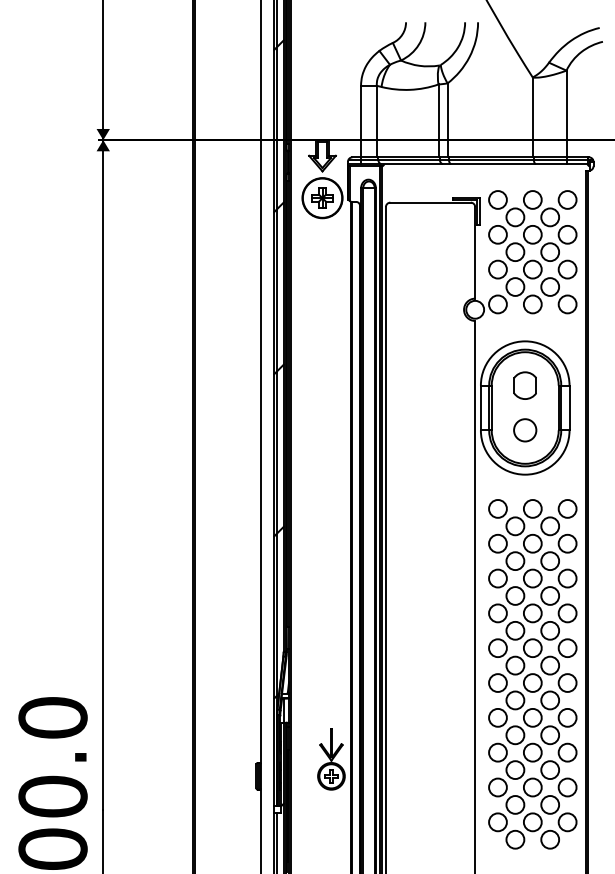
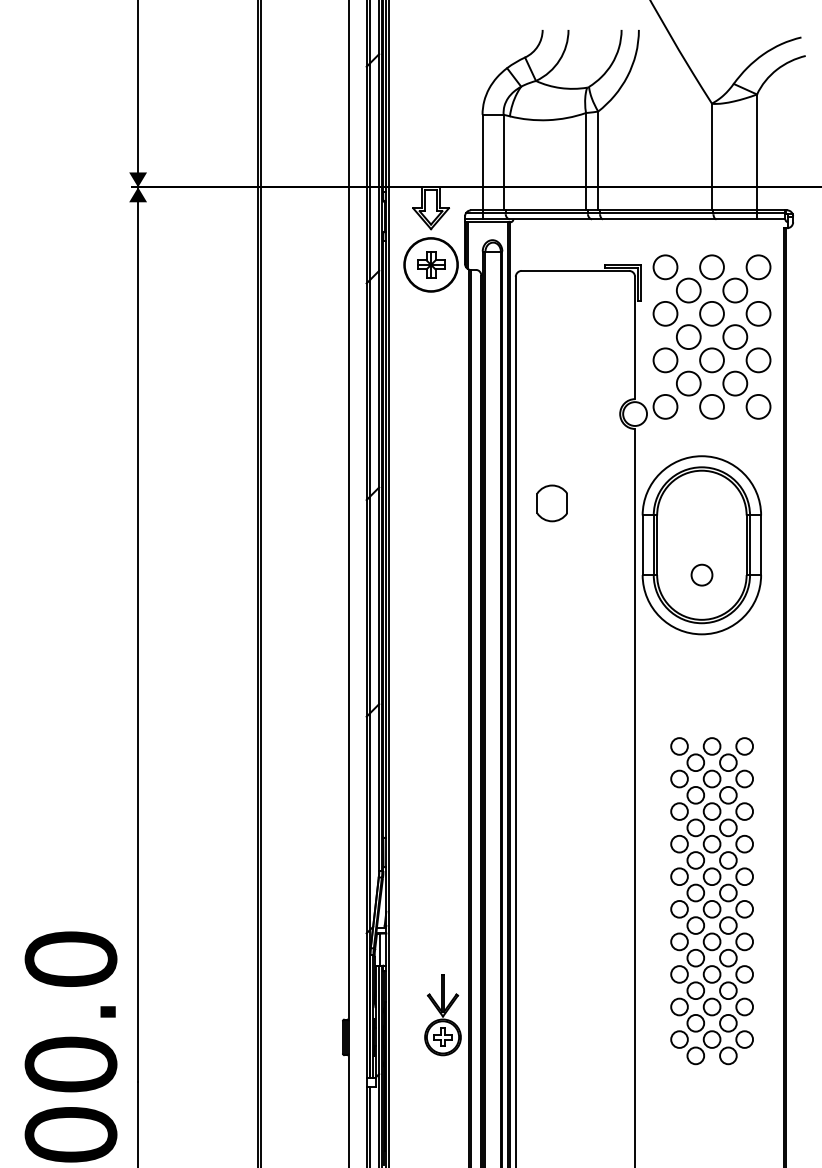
part: (524, 385) -> (551, 503), moved
circle: (525, 430) -> (702, 575), size x0.7
part: (532, 674) -> (711, 901), size x0.7

